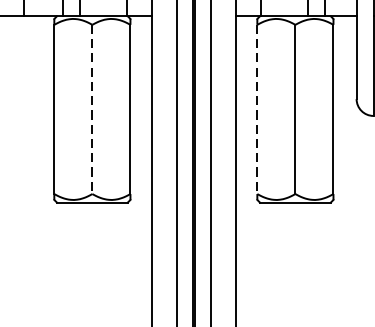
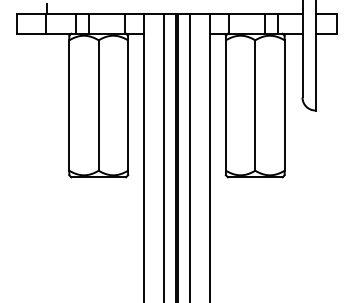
line: (92, 110) -> (98, 106), dashed -> solid
line: (256, 110) -> (225, 106), dashed -> solid

